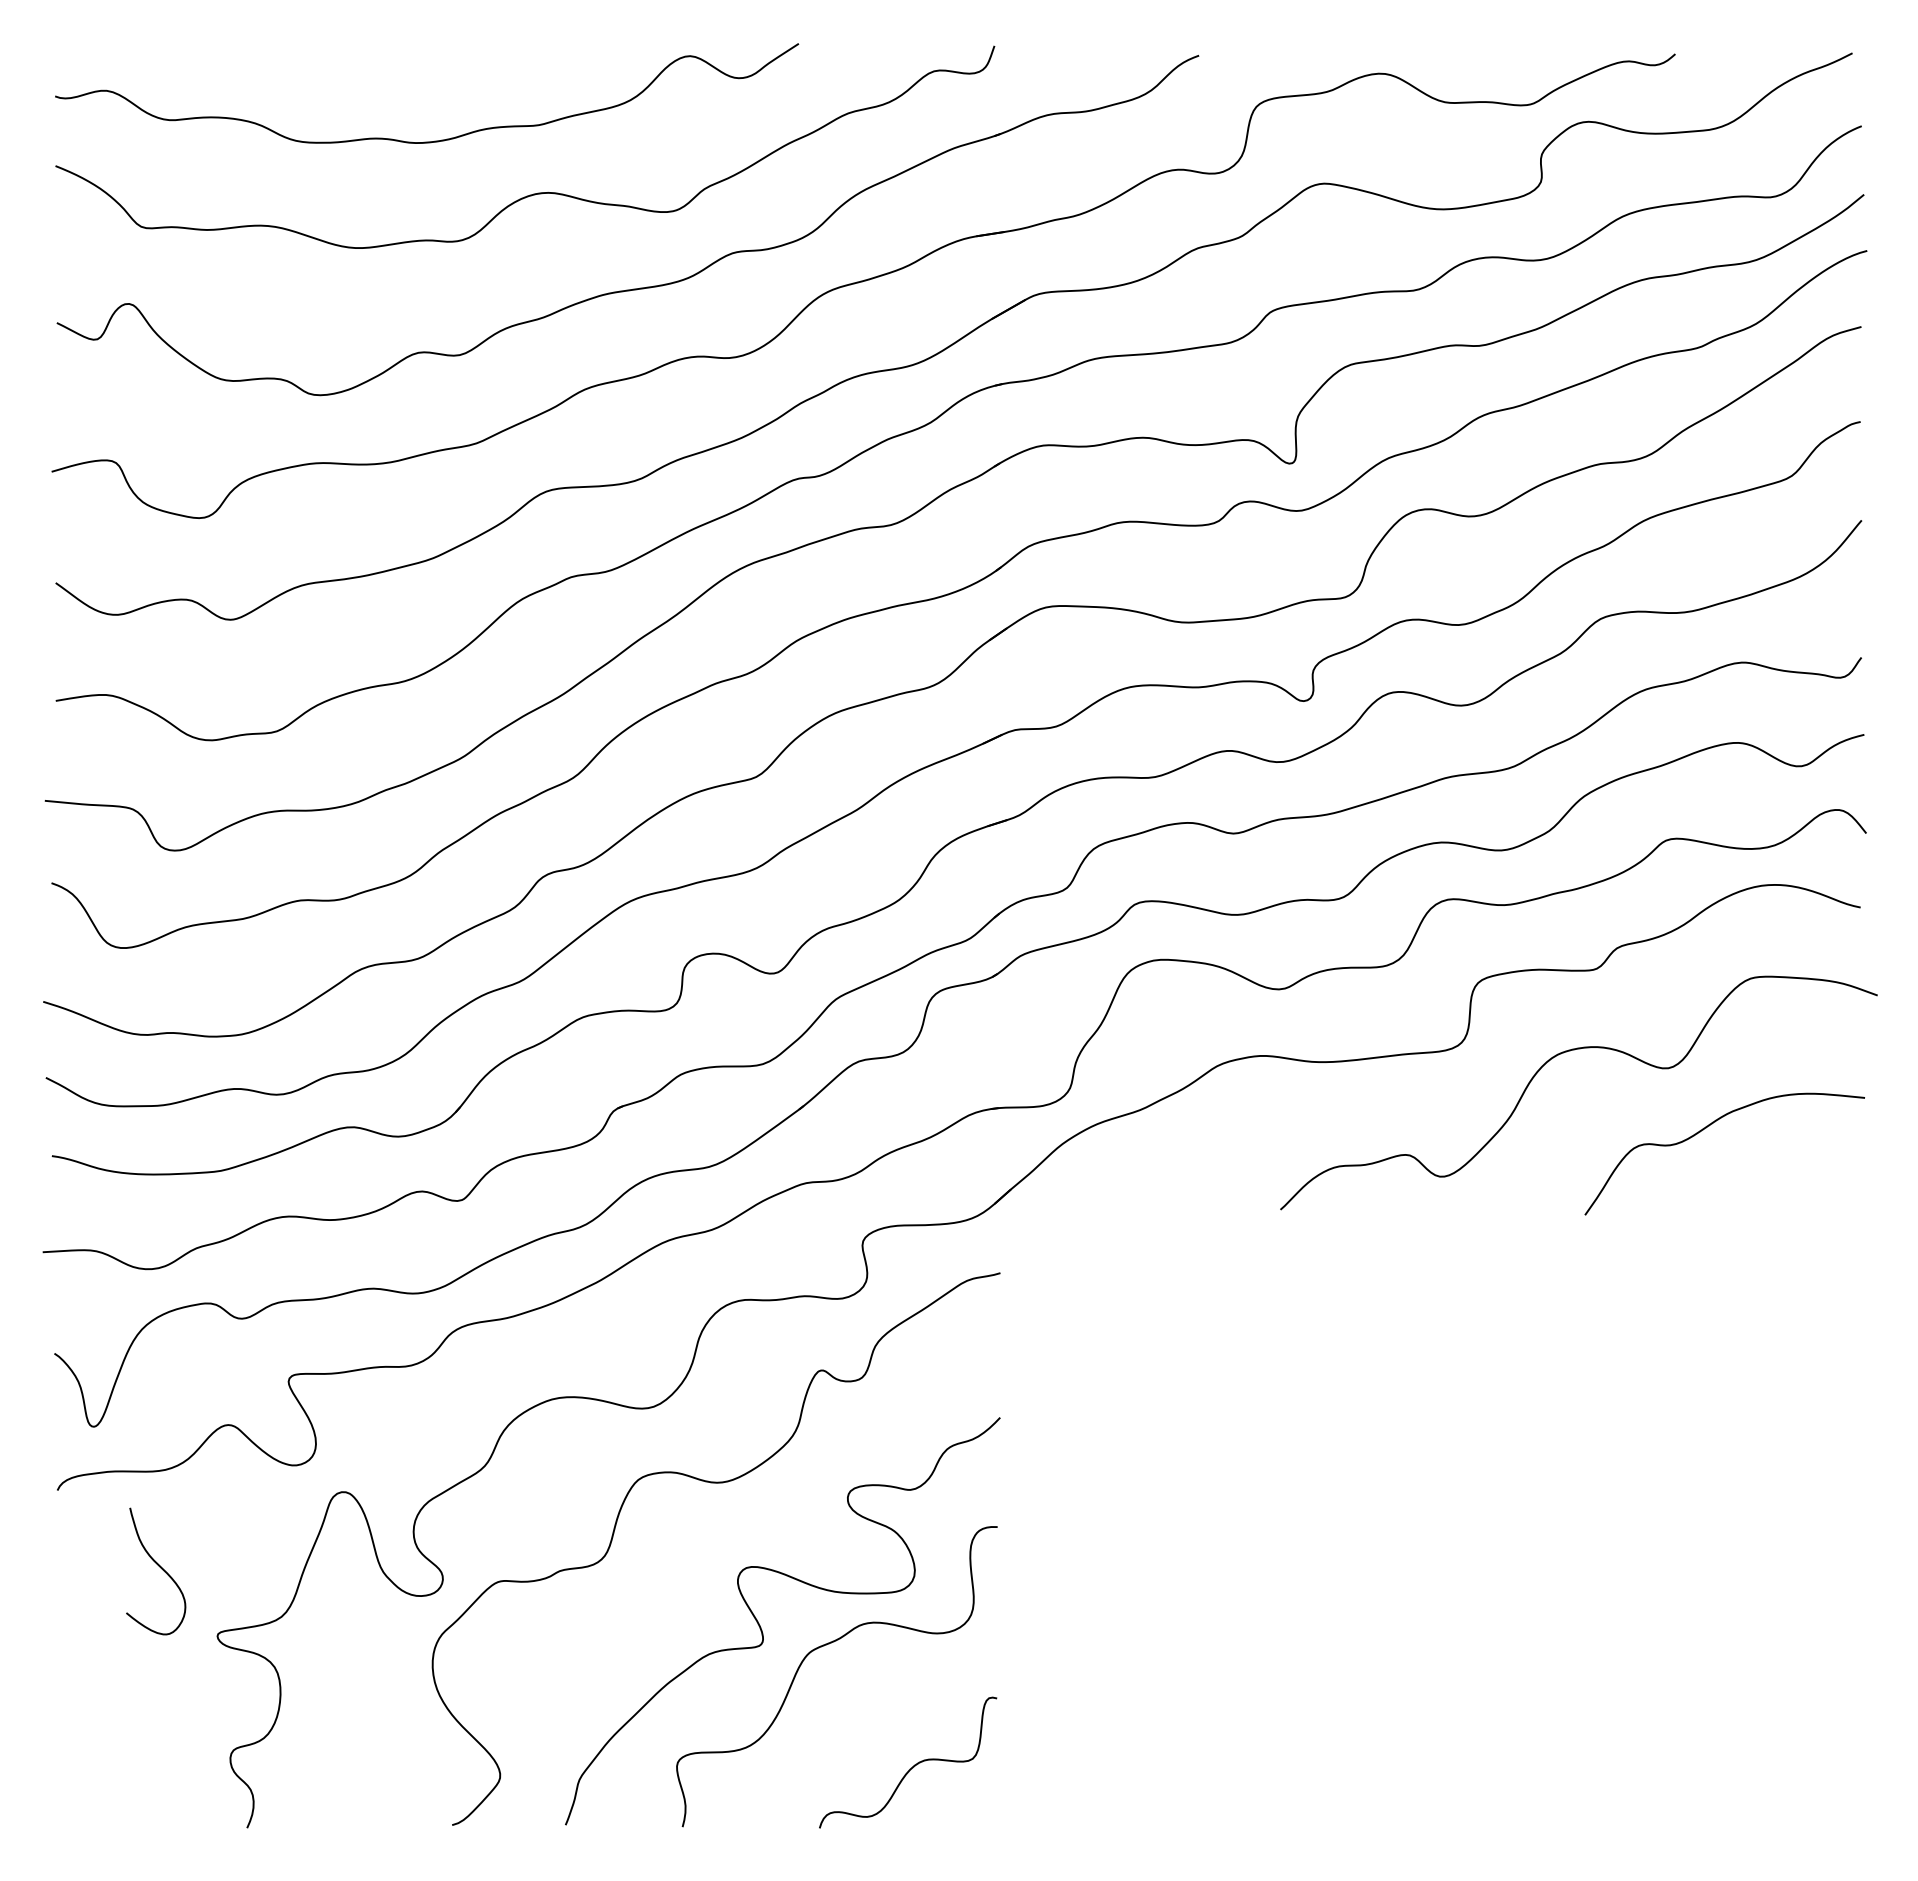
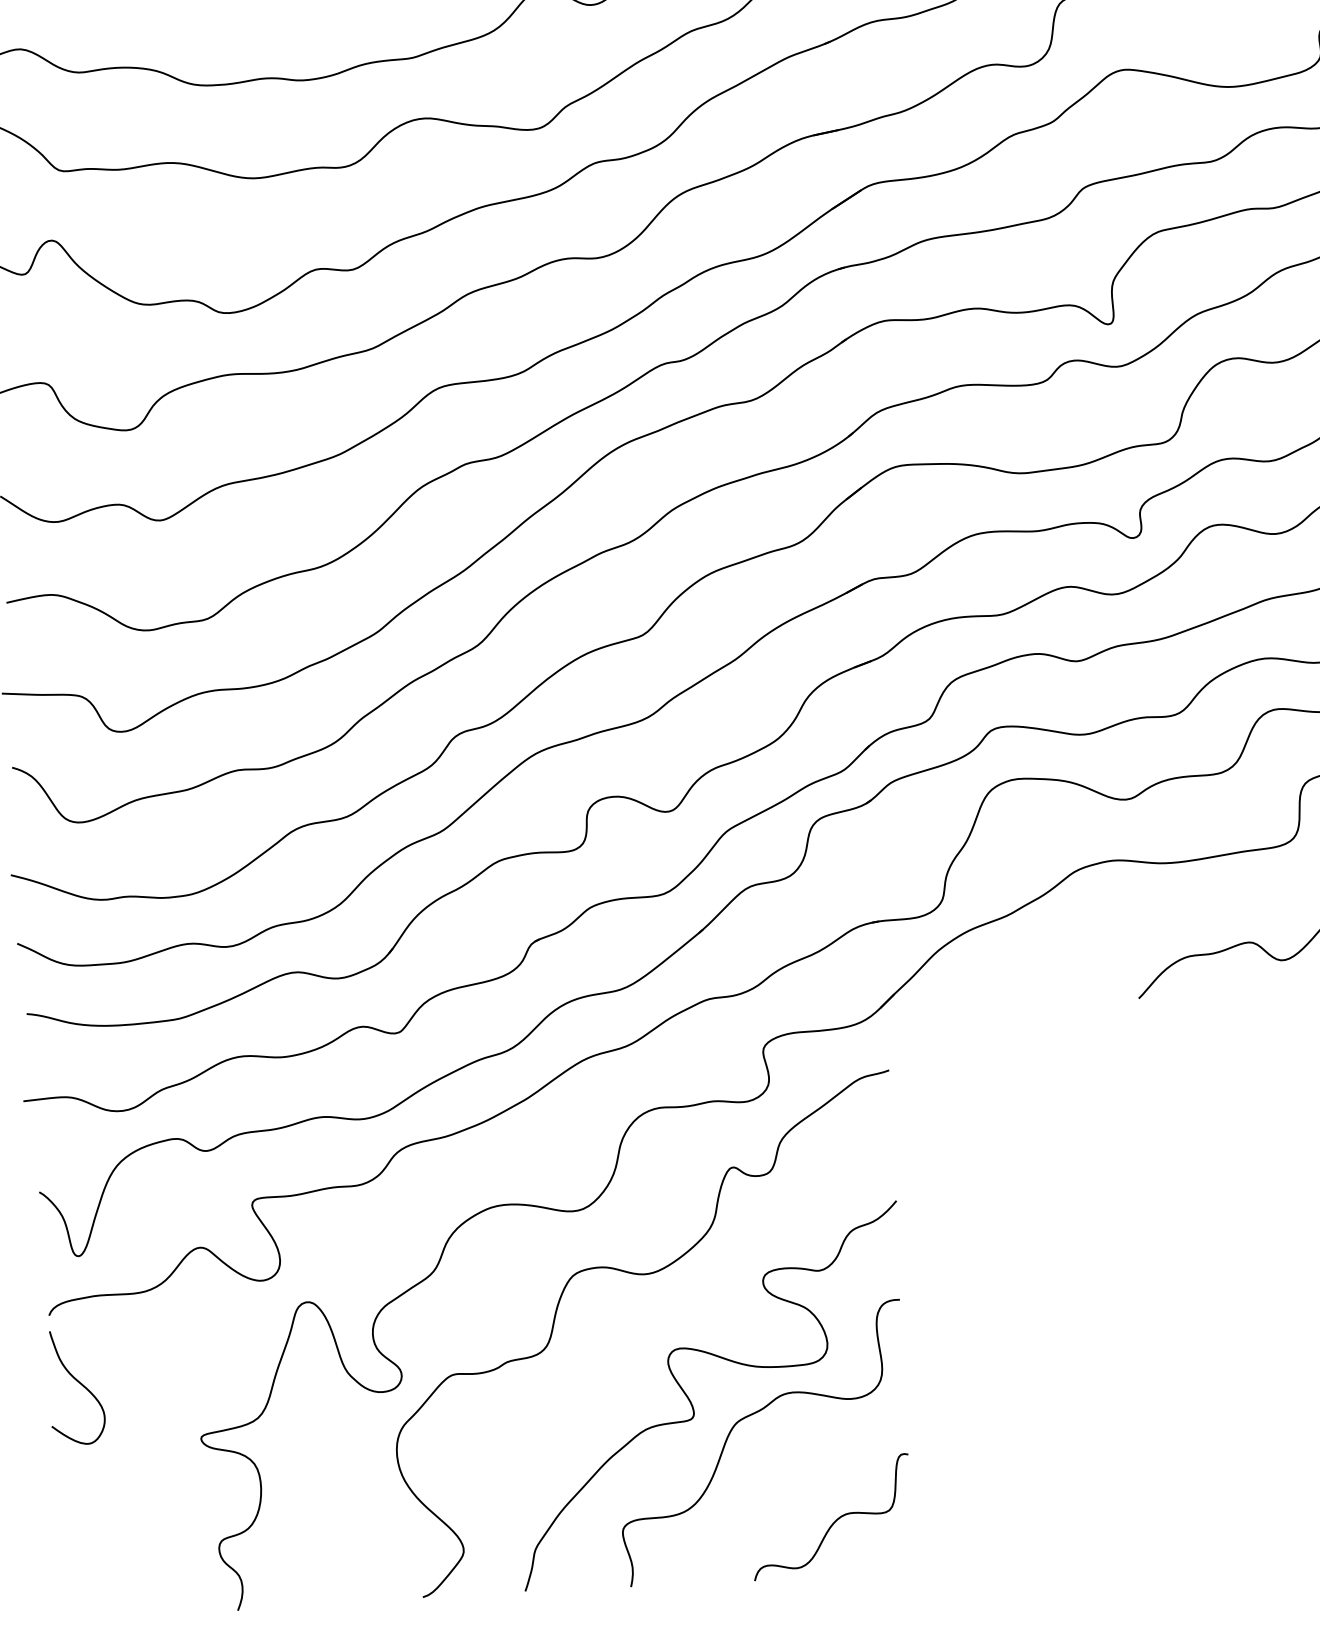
curve: (159, 1567) -> (79, 1383), moved

